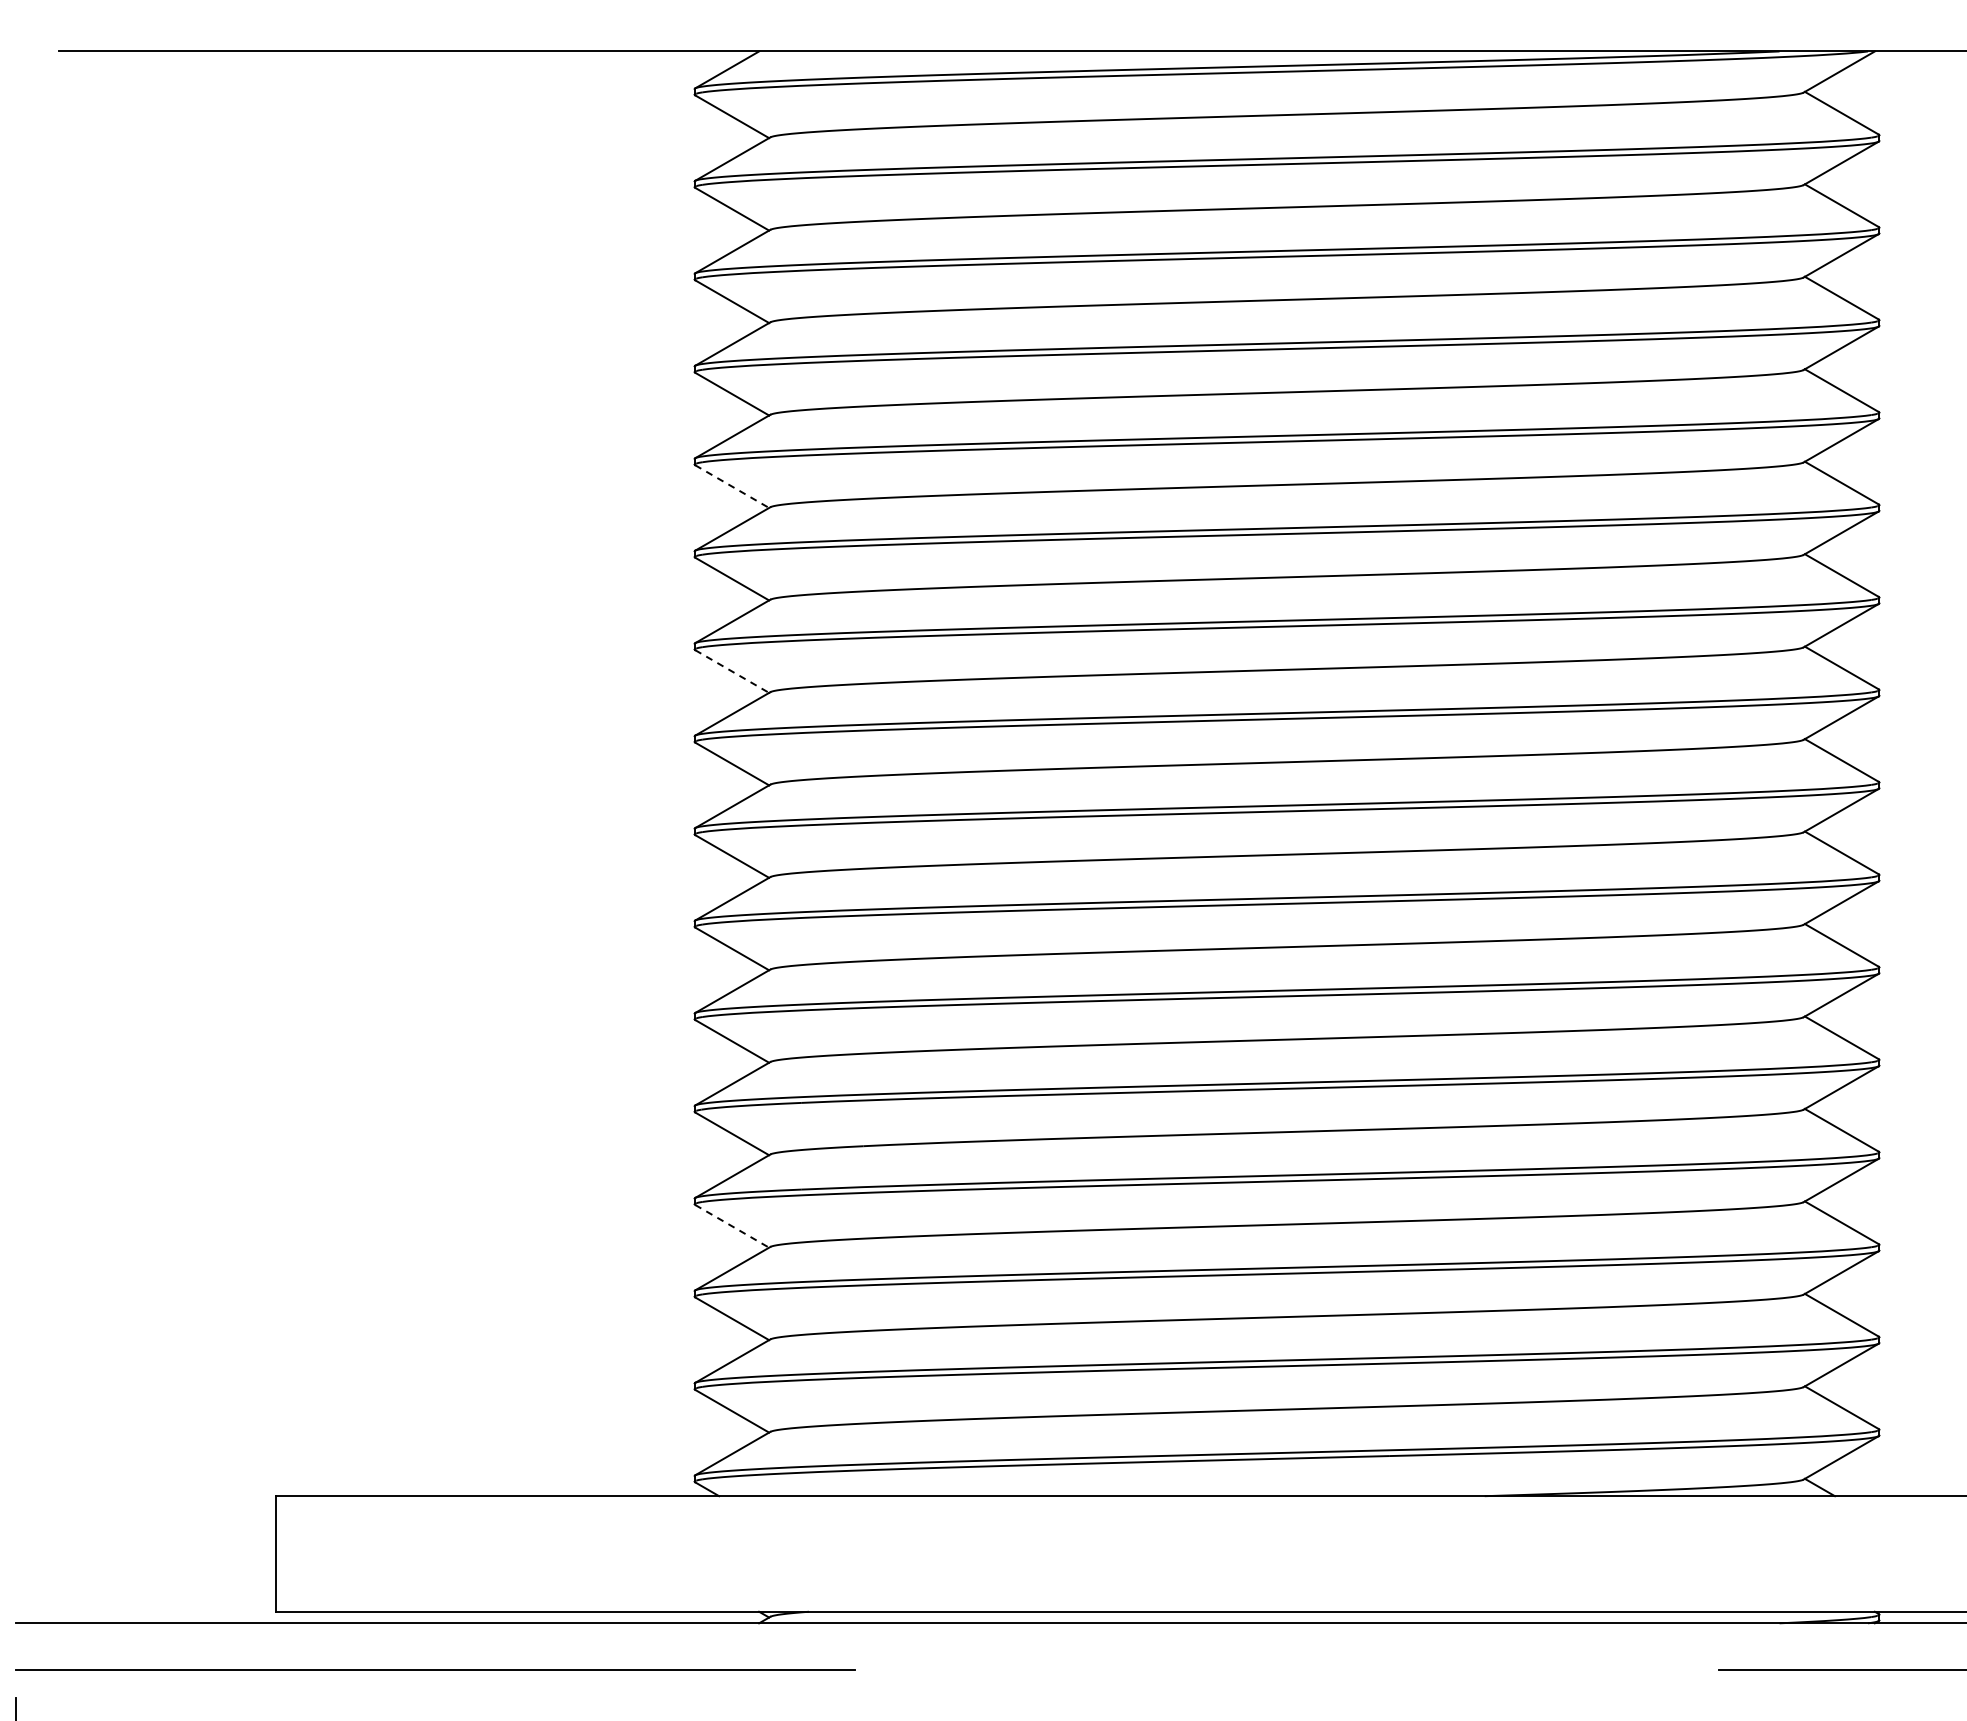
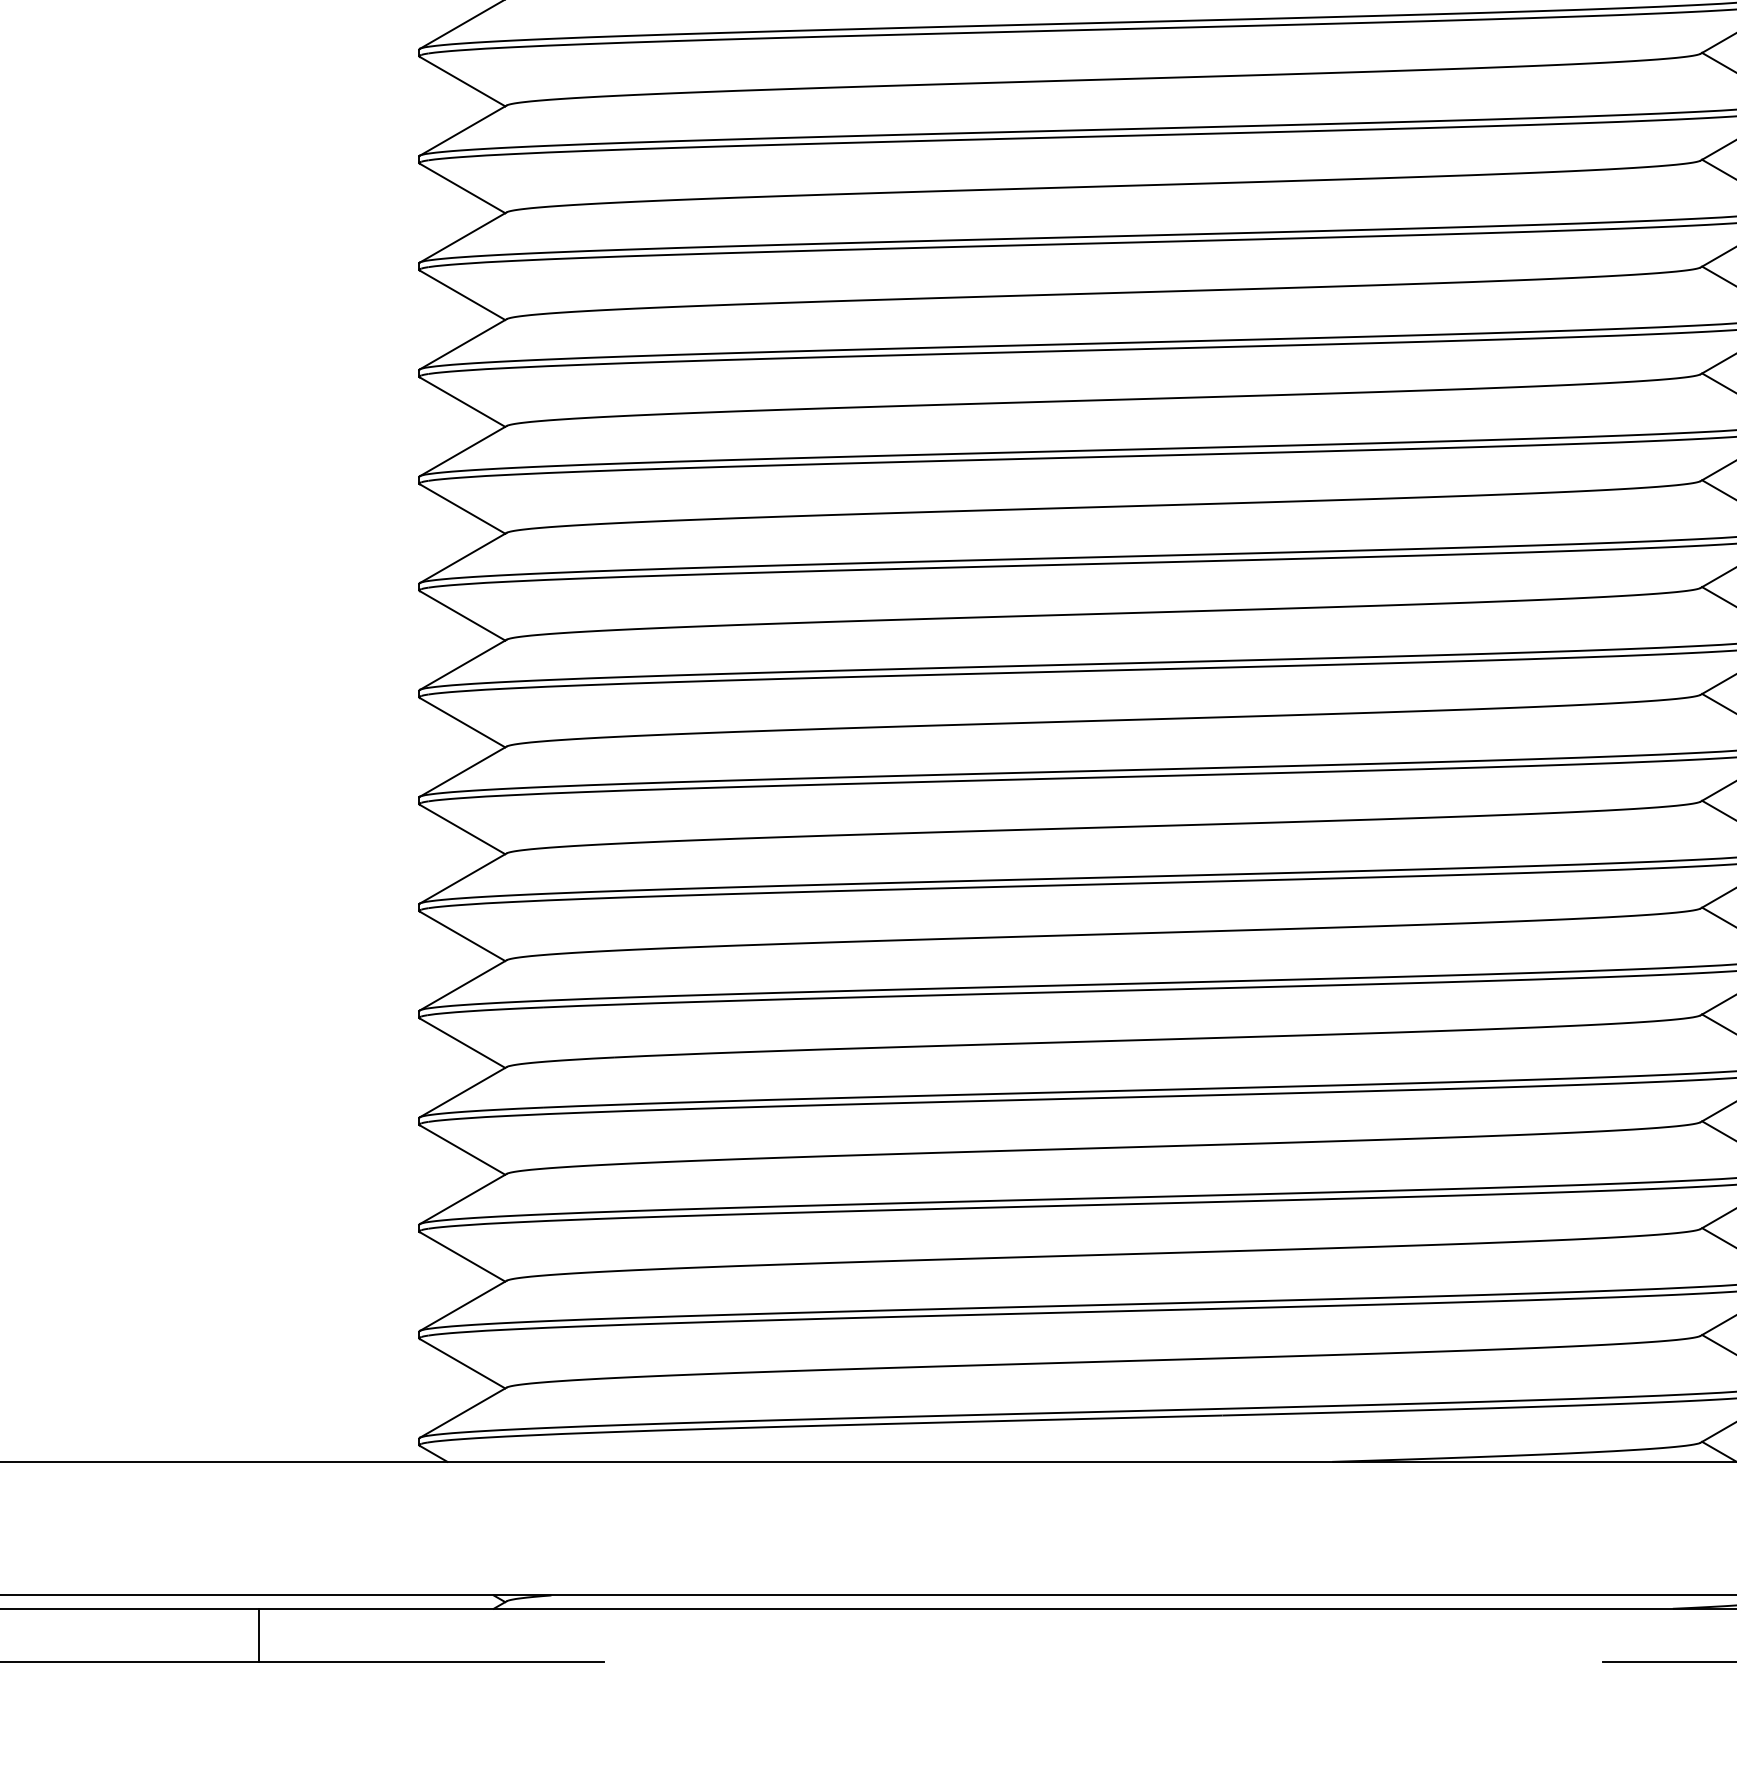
line: (732, 486) -> (462, 295), dashed -> solid
line: (732, 671) -> (462, 508), dashed -> solid
line: (732, 1226) -> (462, 1150), dashed -> solid
line: (556, 1646) -> (259, 1635), added

